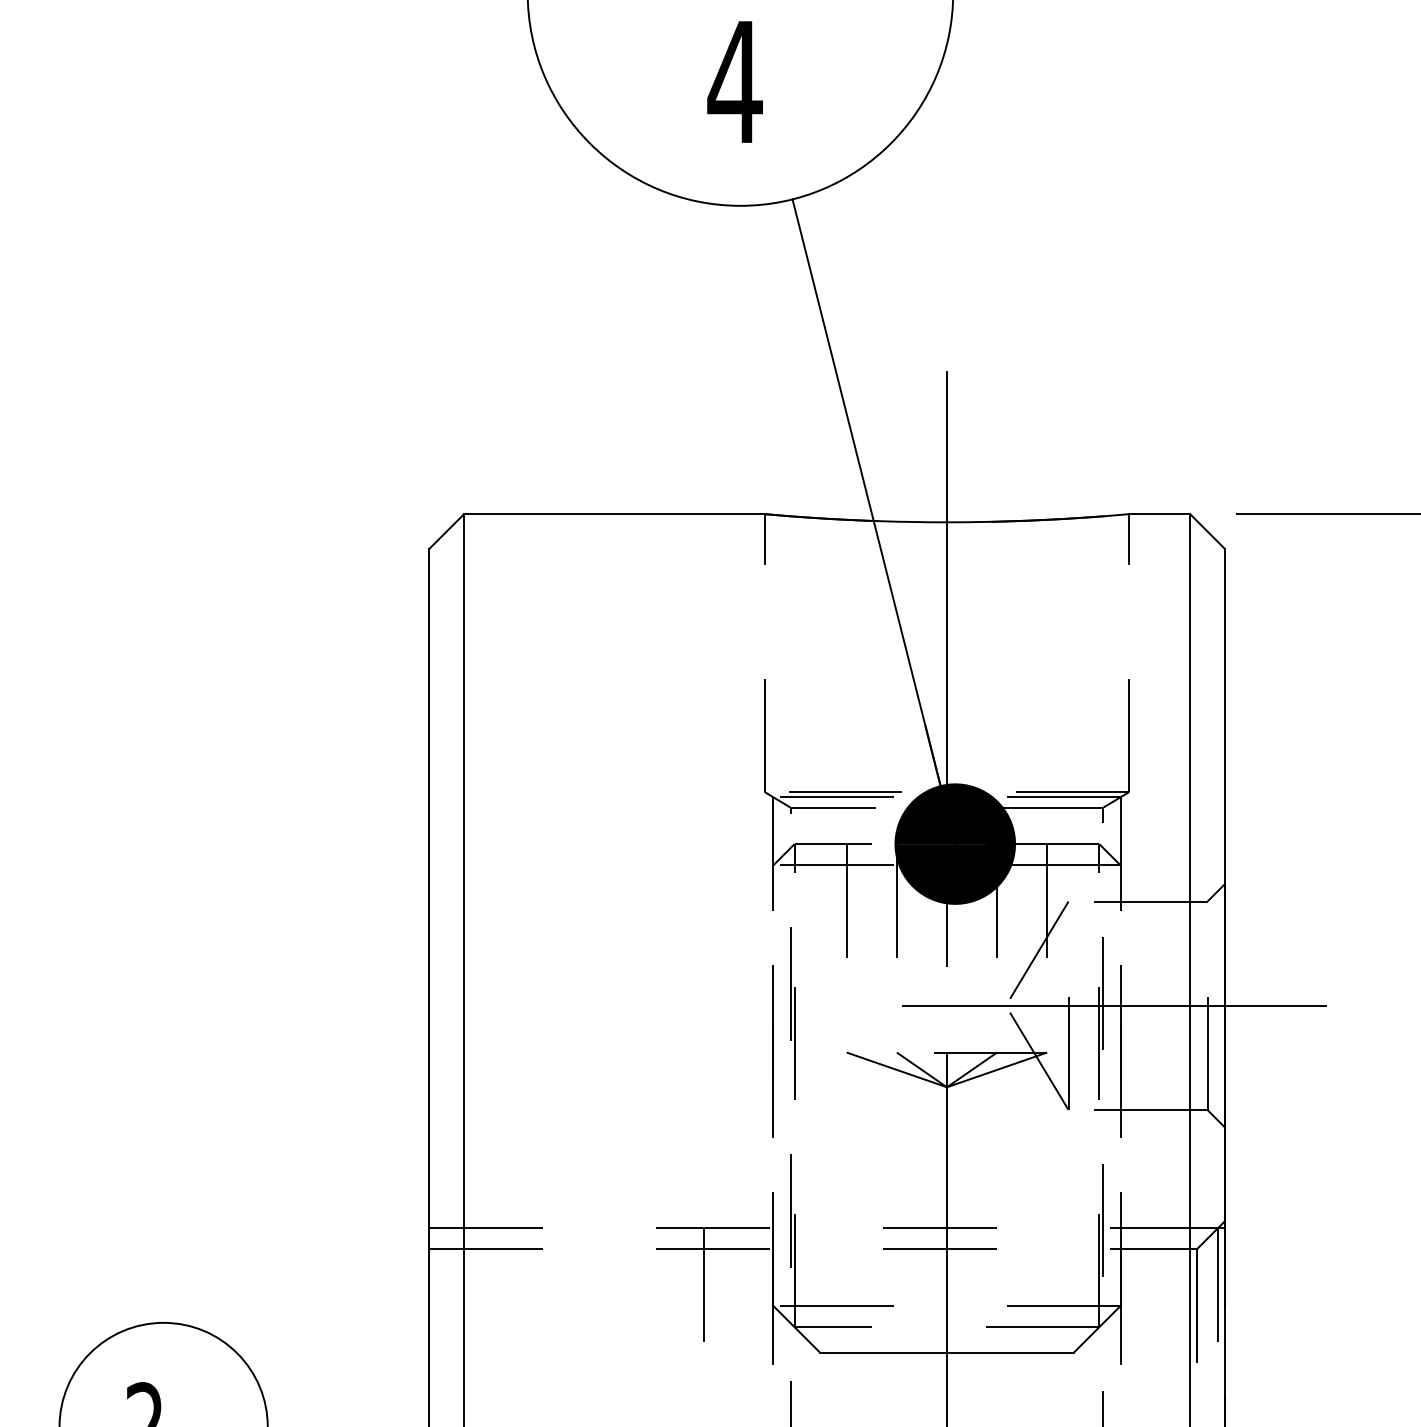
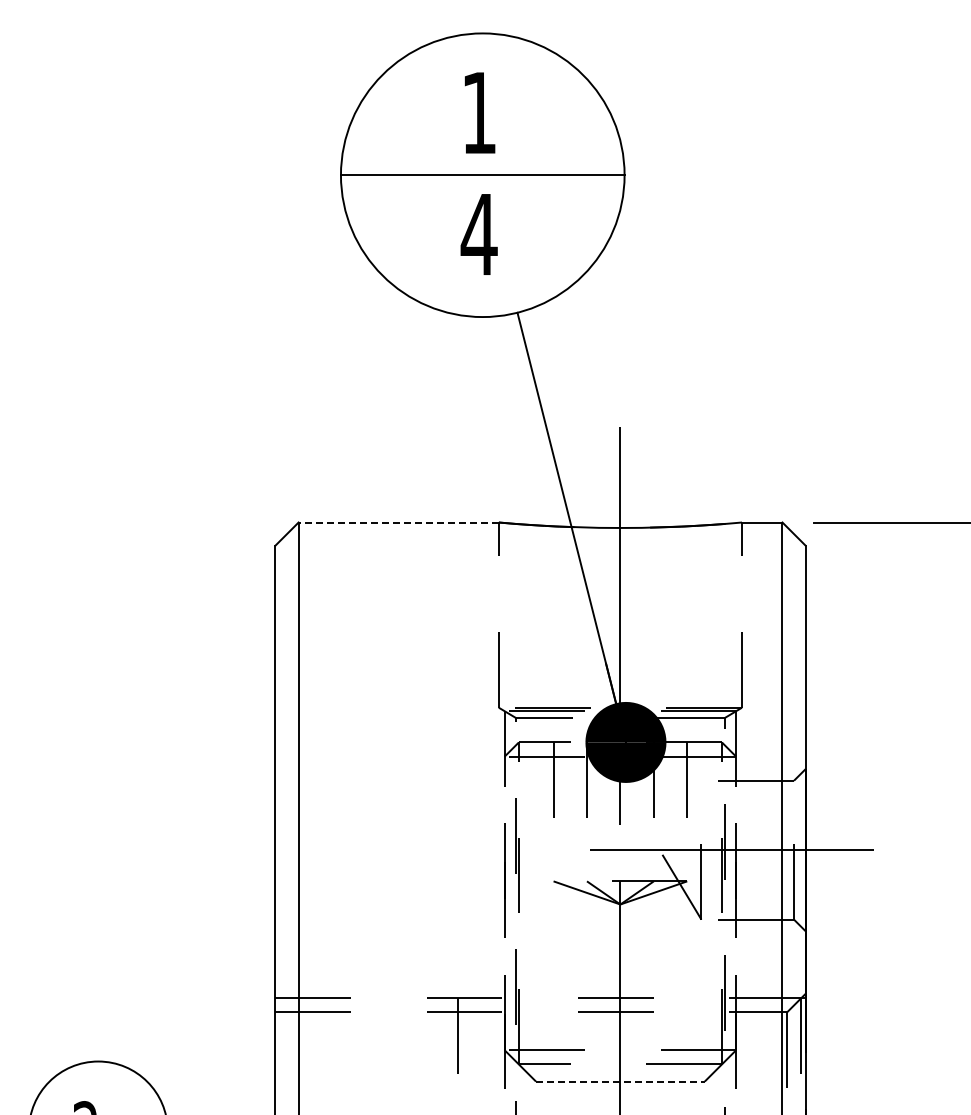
line: (614, 514) -> (398, 522), solid -> dashed
line: (1037, 953) -> (680, 815), removed
line: (947, 1352) -> (620, 1081), solid -> dashed

